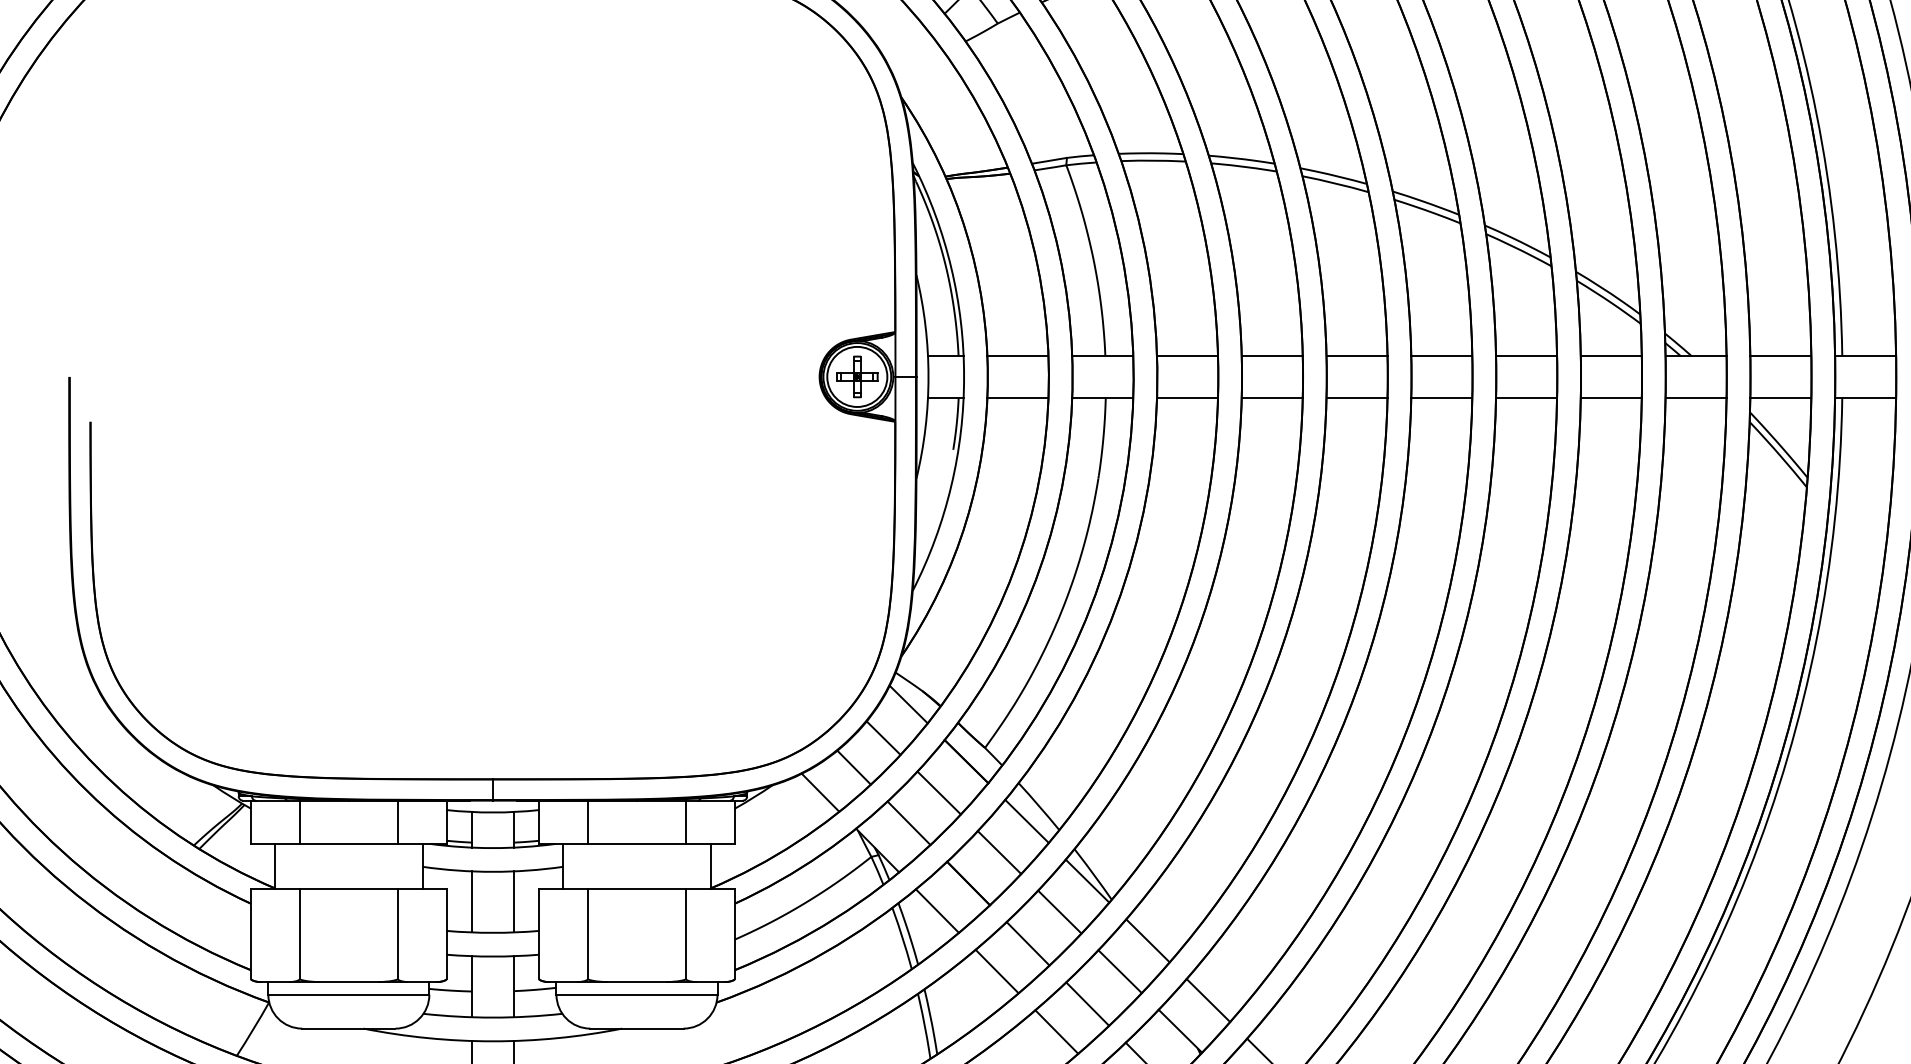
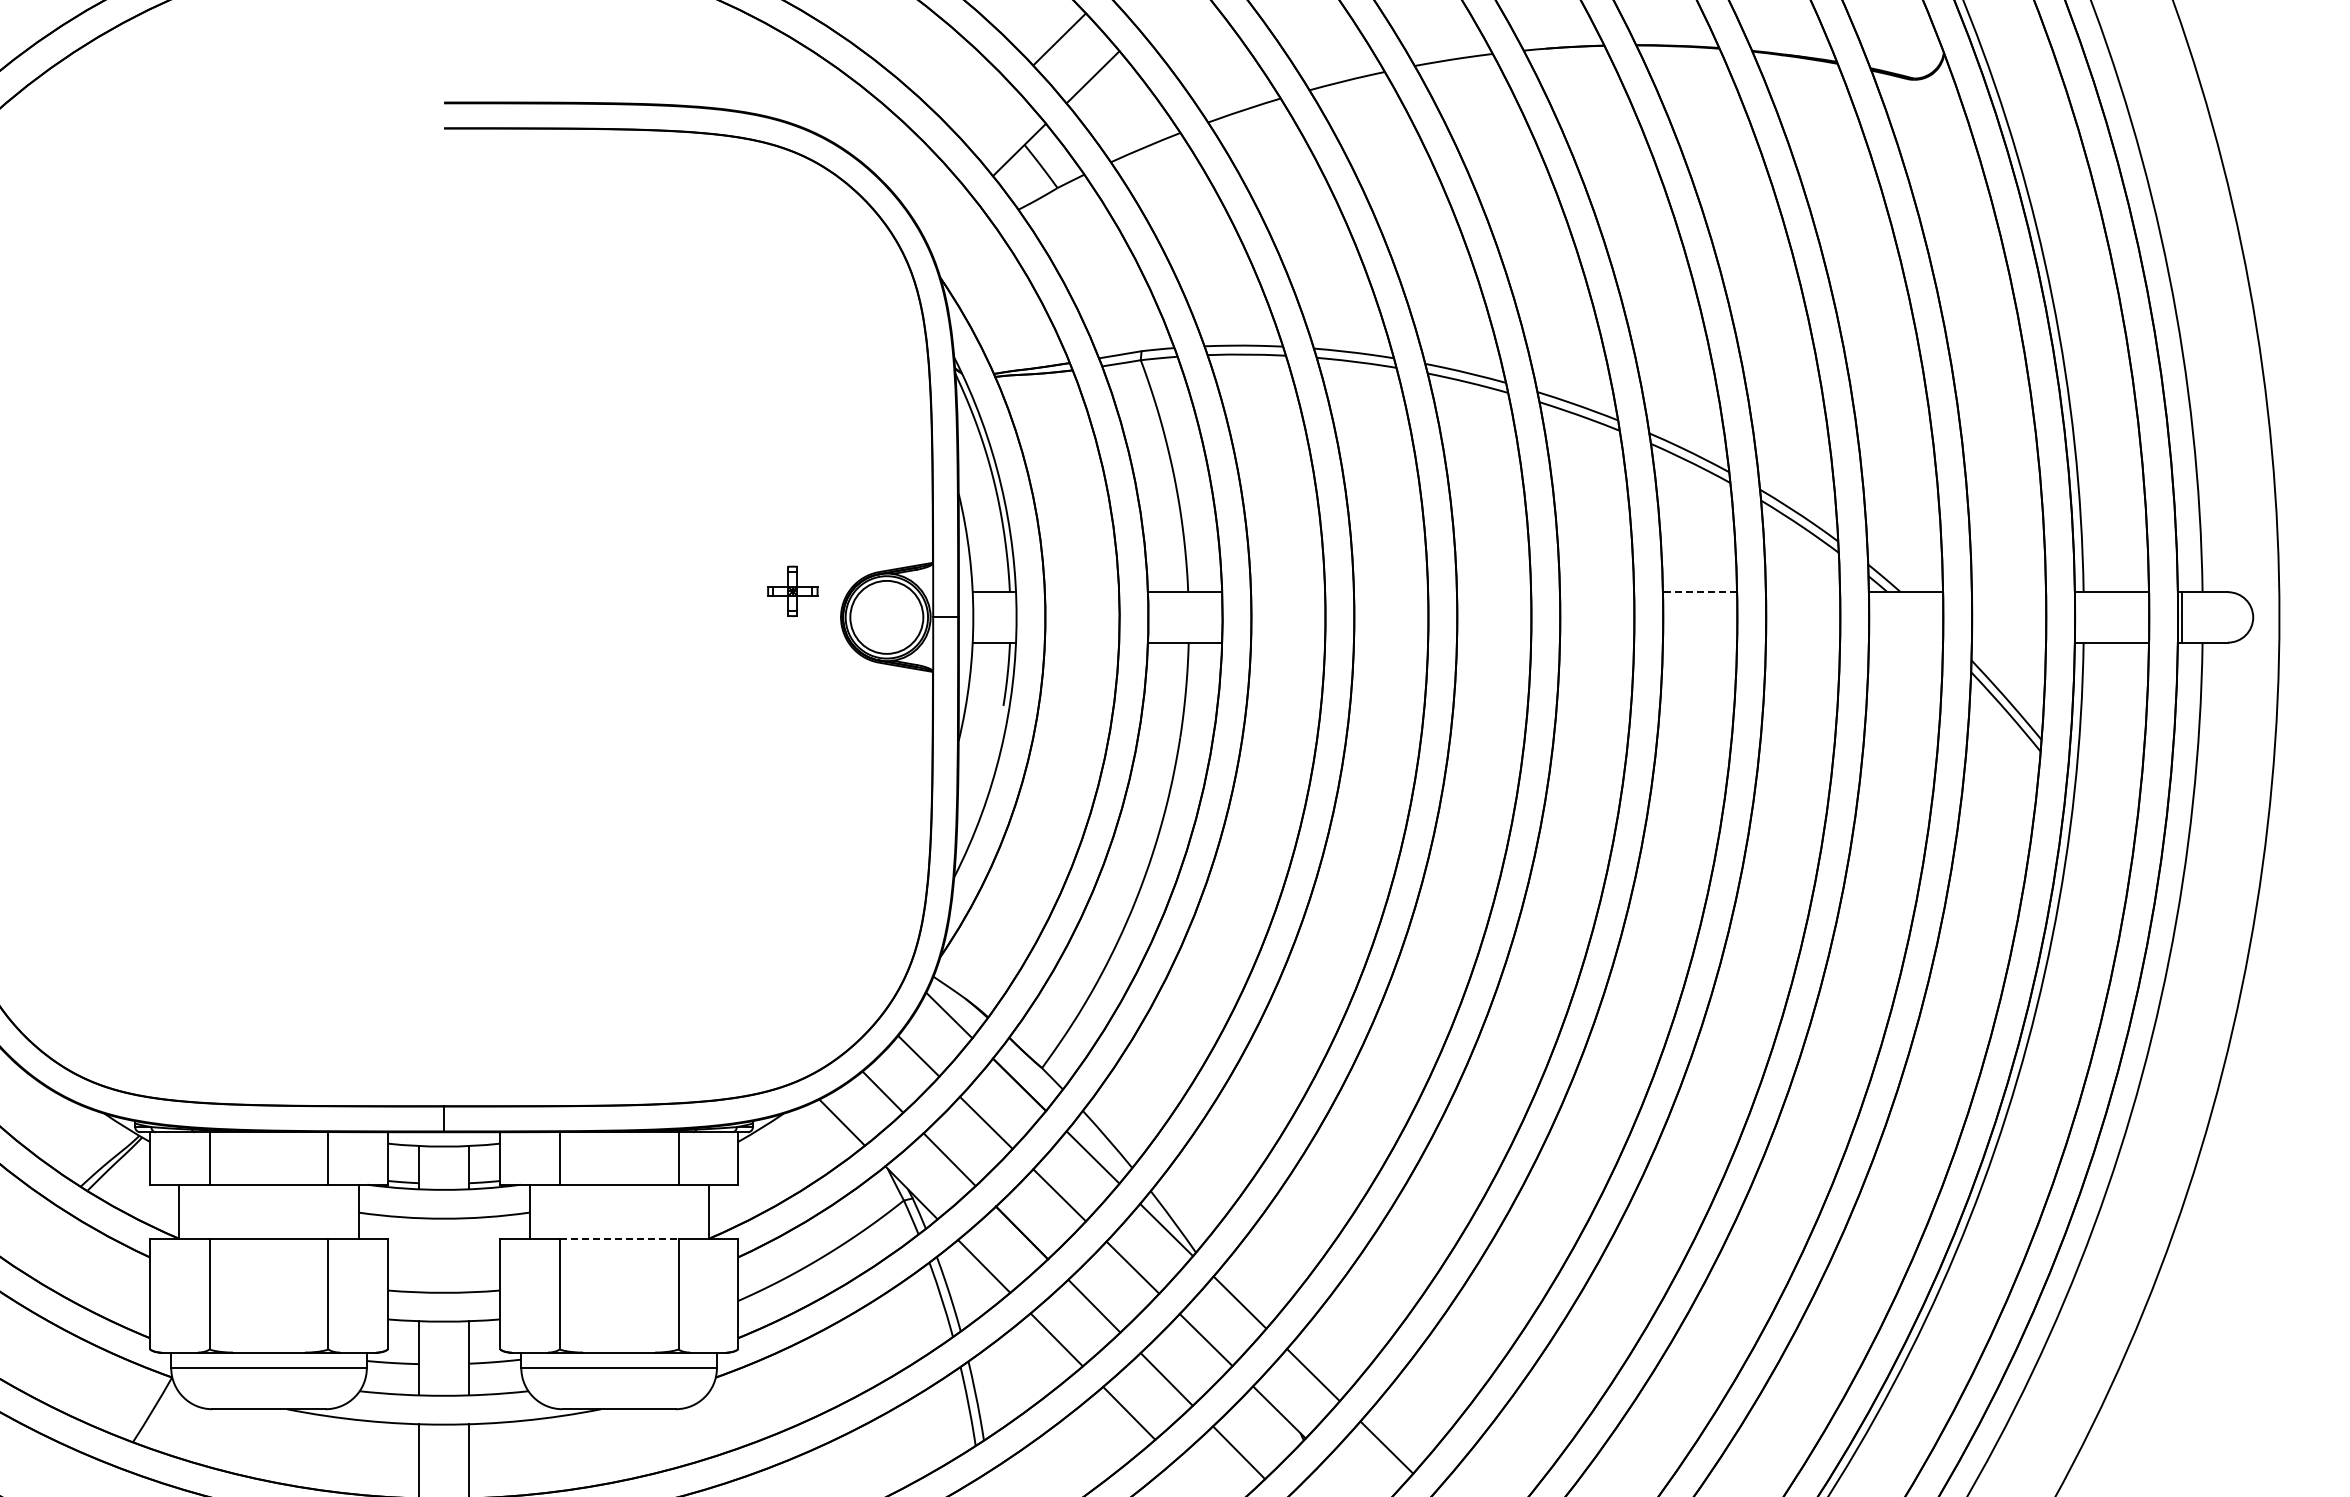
line: (1017, 356) -> (1081, 592), removed
line: (1187, 356) -> (1287, 592), removed
line: (1272, 356) -> (1391, 592), removed
line: (1356, 356) -> (1493, 592), removed
line: (1441, 356) -> (1596, 592), removed
line: (1526, 356) -> (1699, 592), solid -> dashed
line: (1610, 356) -> (1802, 592), removed
line: (1780, 356) -> (2008, 592), removed
part: (857, 376) -> (792, 590), moved
line: (1017, 397) -> (1081, 642), removed
line: (1187, 397) -> (1287, 642), removed
line: (1272, 397) -> (1391, 642), removed
line: (1356, 397) -> (1493, 642), removed
line: (1441, 397) -> (1596, 642), removed
line: (1526, 397) -> (1700, 642), removed
line: (1610, 397) -> (1802, 642), removed
line: (1695, 397) -> (1905, 642), removed
line: (1780, 397) -> (2008, 642), removed
line: (637, 888) -> (619, 1239), solid -> dashed
line: (471, 902) -> (418, 1255), removed
line: (513, 902) -> (469, 1255), removed

